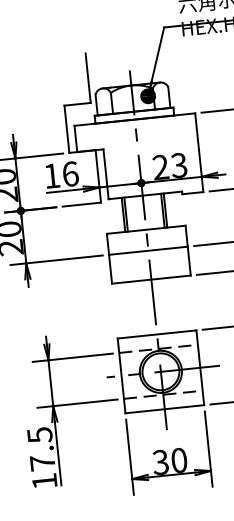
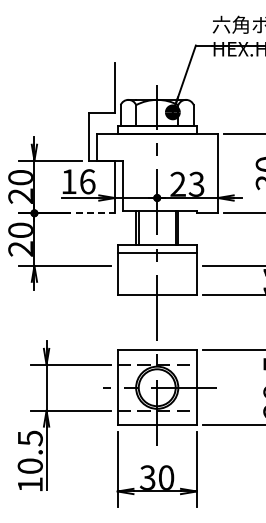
line: (82, 204) -> (96, 213), solid -> dashed
line: (147, 251) -> (156, 253), moved
text: (41, 462) -> (29, 465), 17.5 -> 10.5

